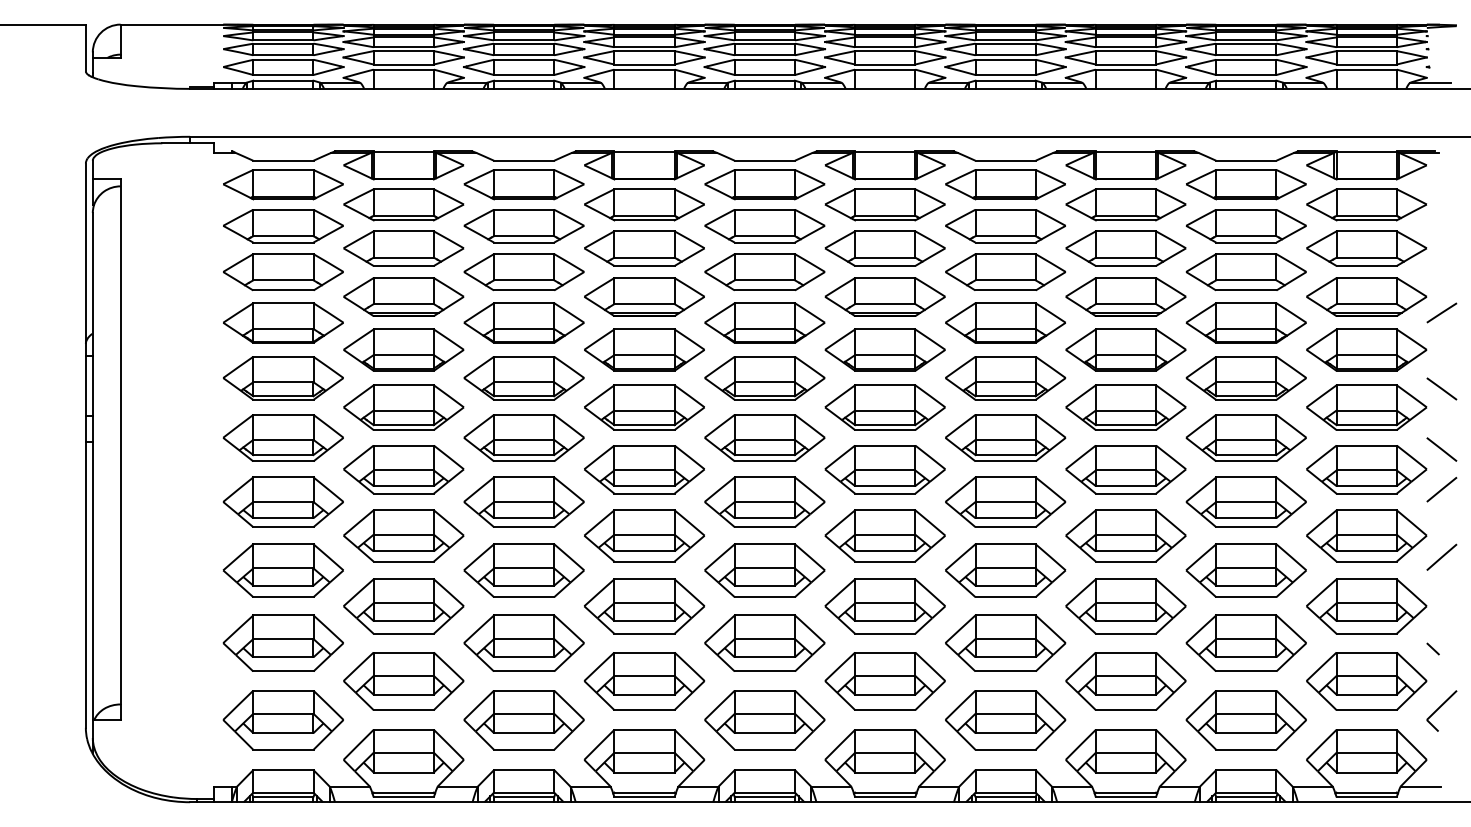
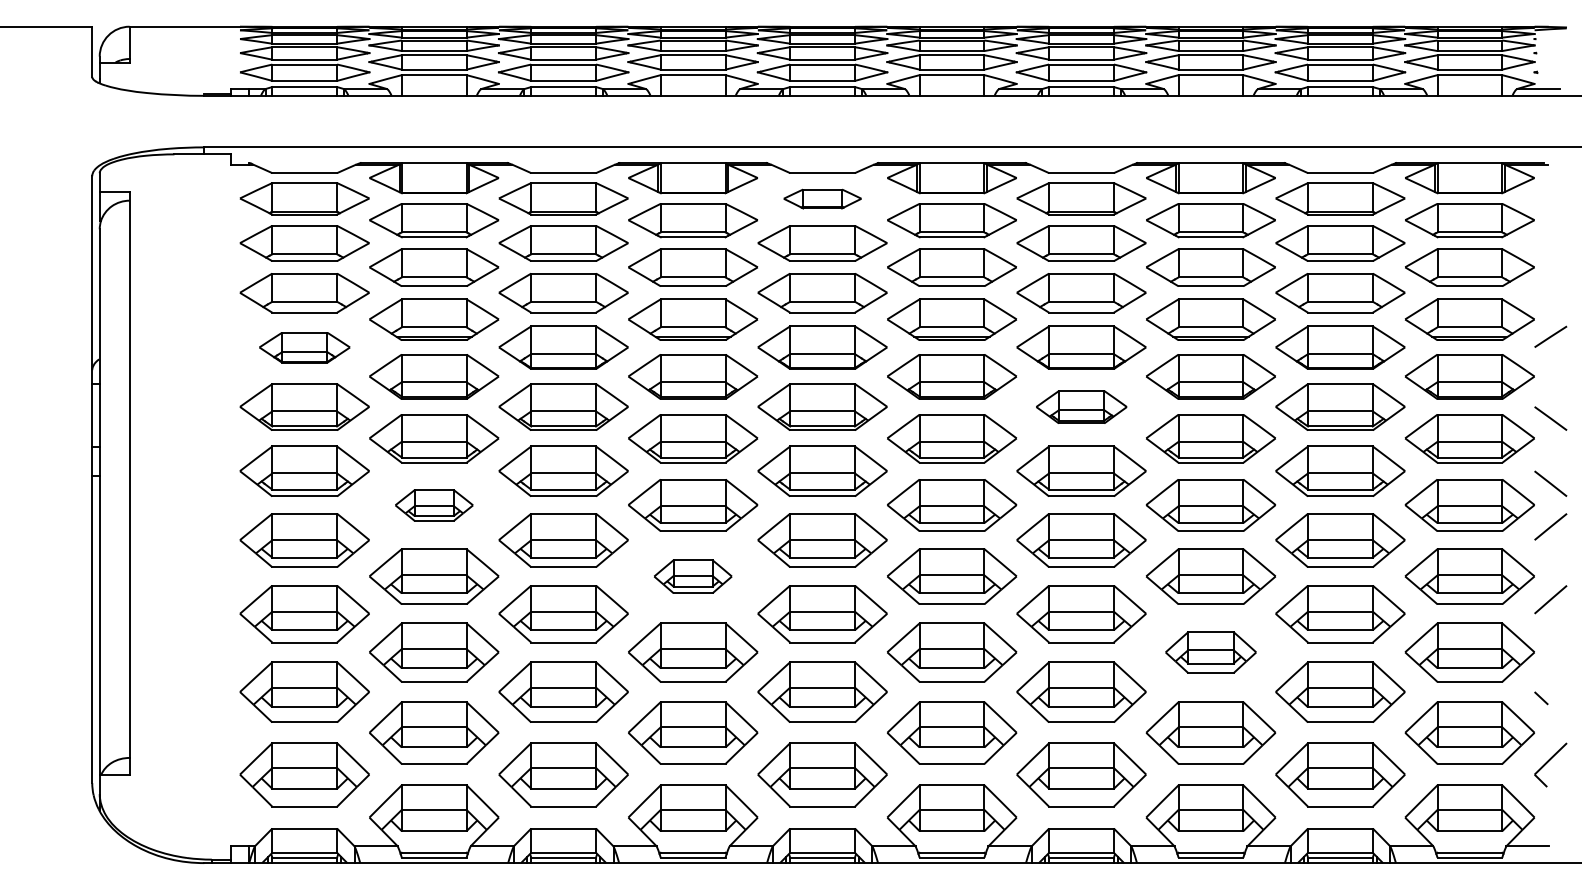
part: (764, 184) -> (822, 198), size x0.6
part: (283, 322) -> (304, 347), size x0.7
part: (1005, 378) -> (1081, 407), size x0.7
part: (403, 469) -> (433, 505), size x0.6
part: (644, 535) -> (693, 576), size x0.6
part: (1125, 606) -> (1210, 652), size x0.7

